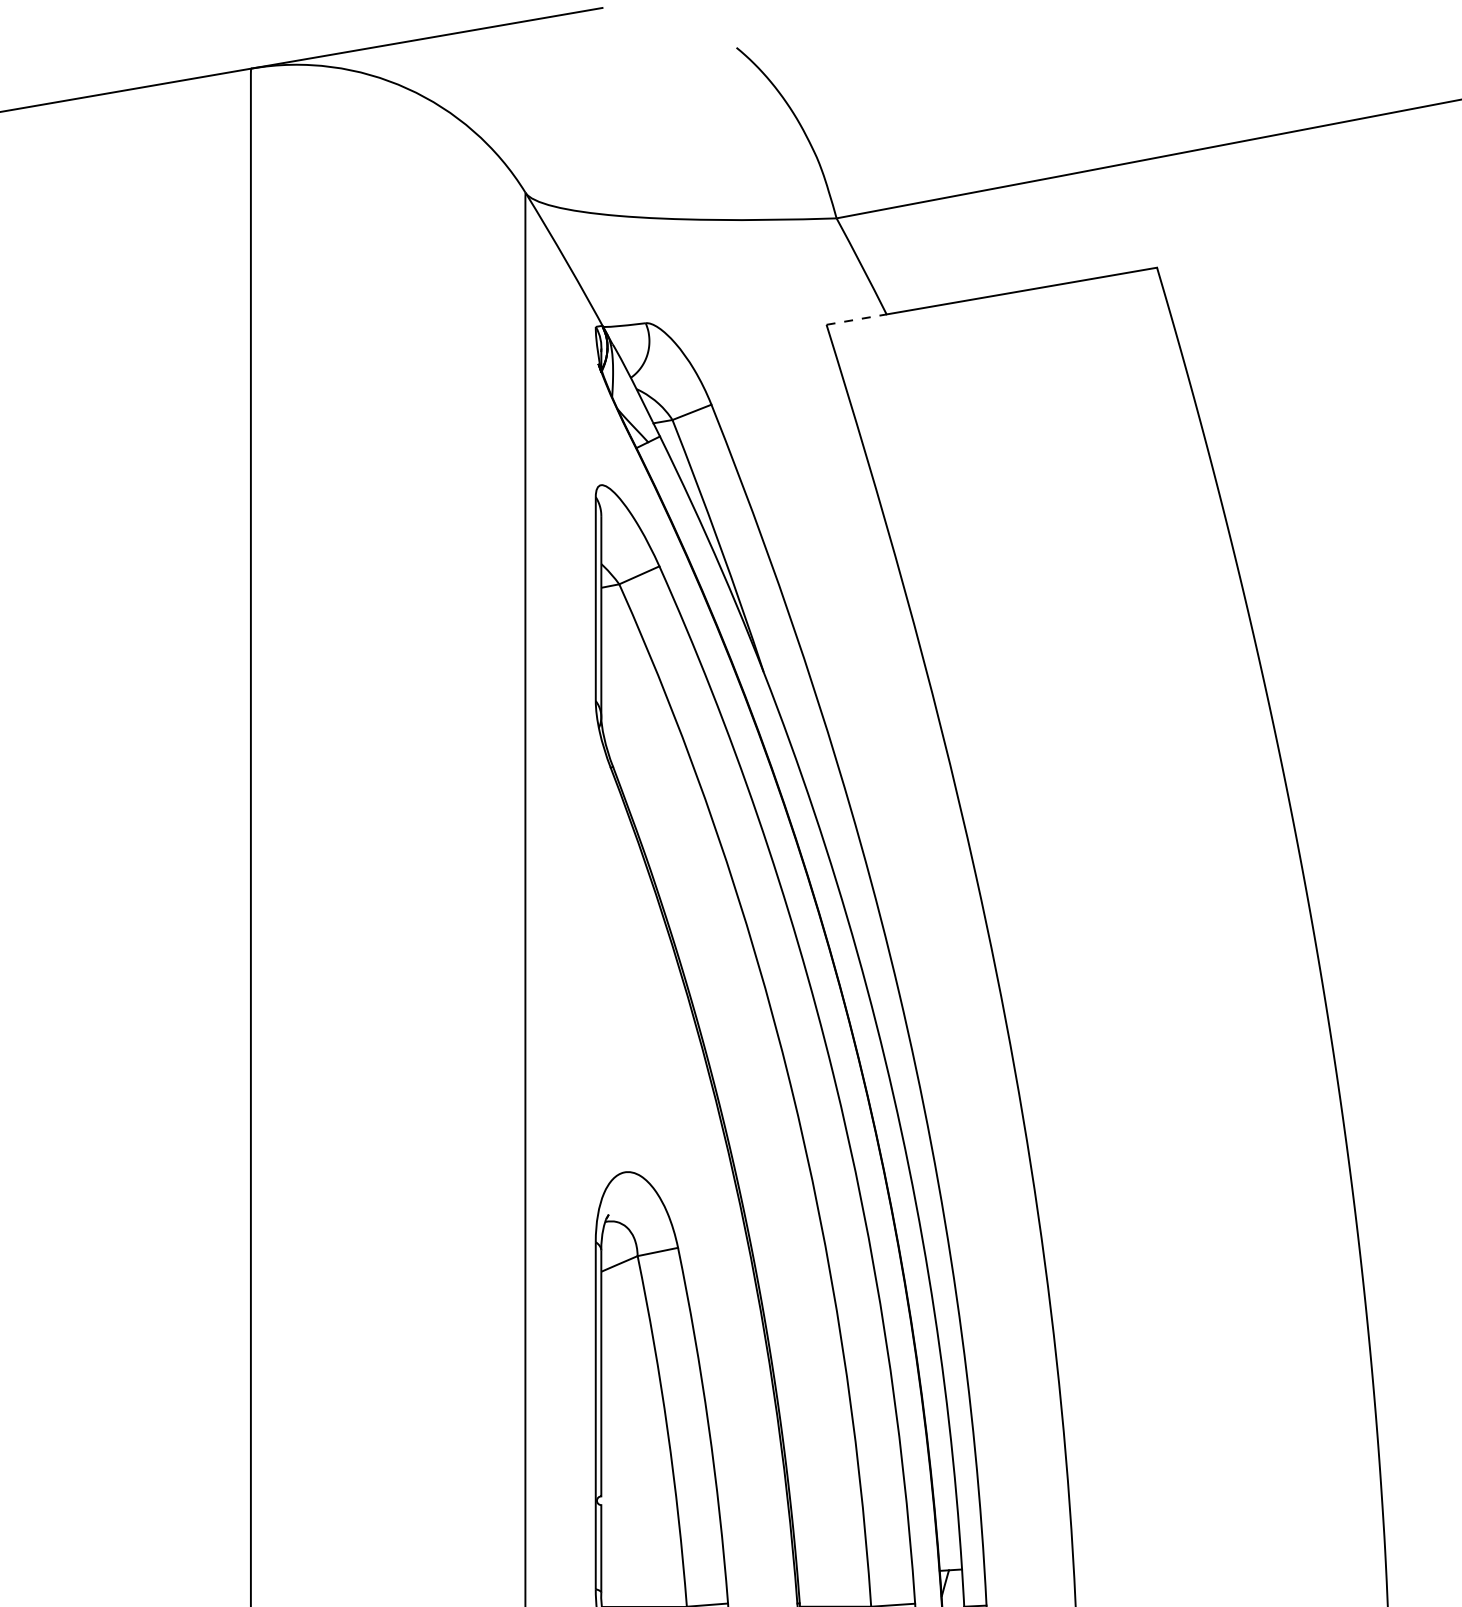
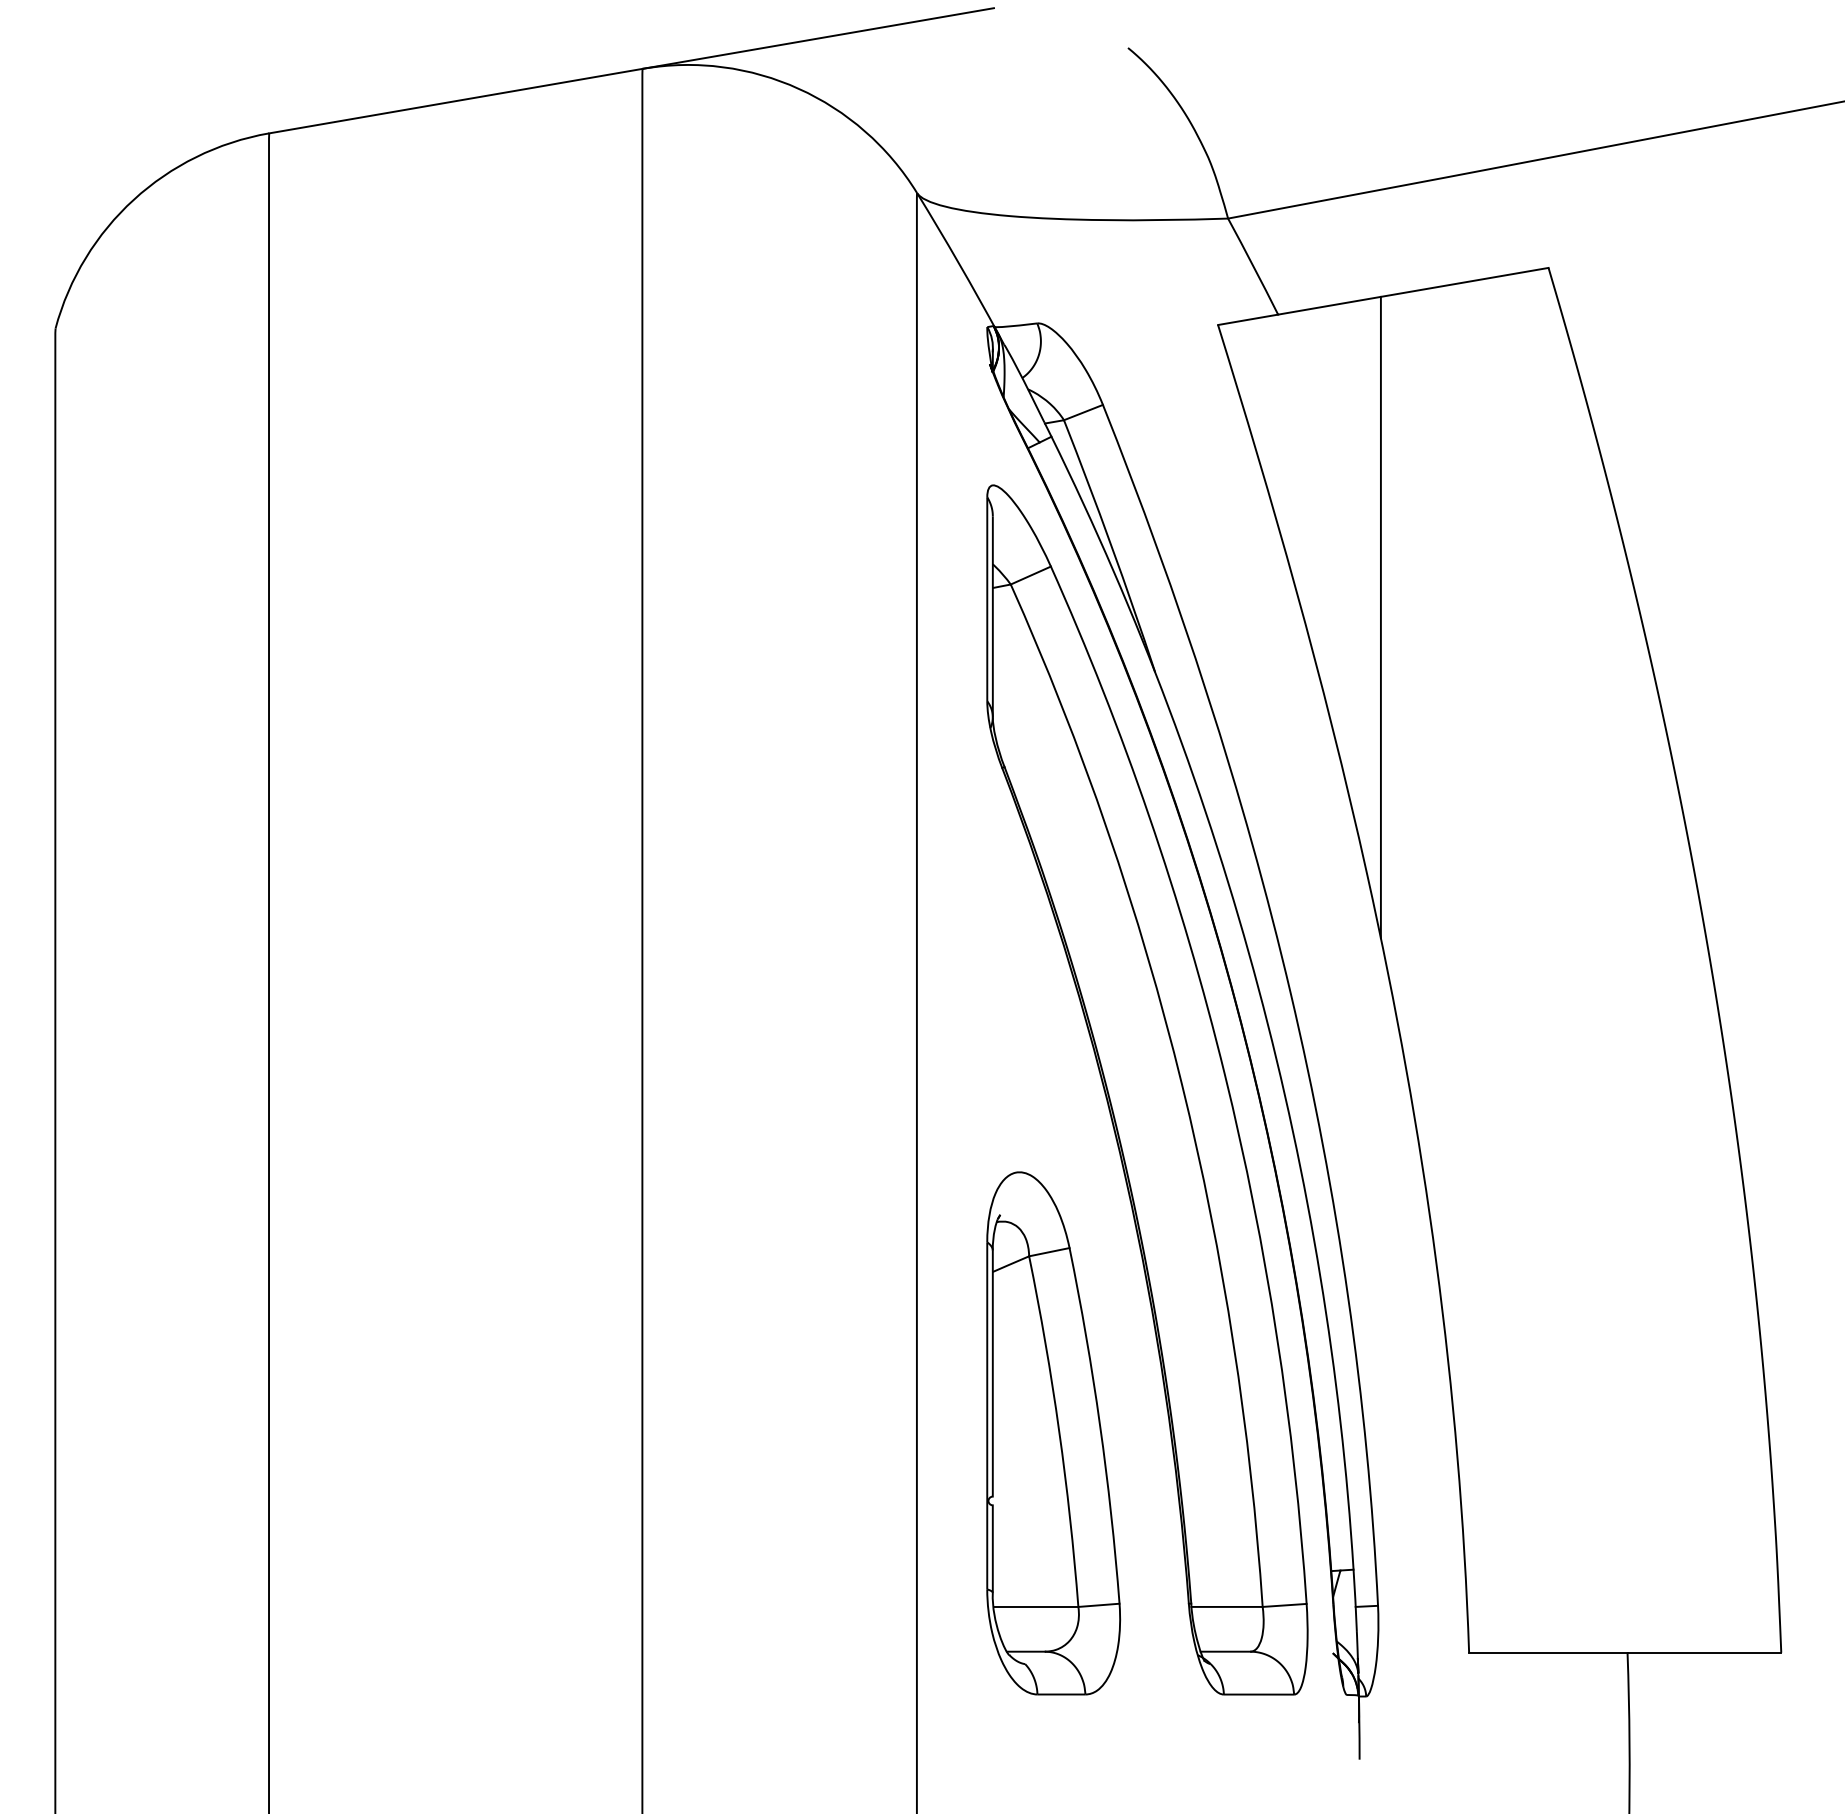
line: (857, 319) -> (1248, 319), dashed -> solid
line: (989, 617) -> (1380, 617), added

